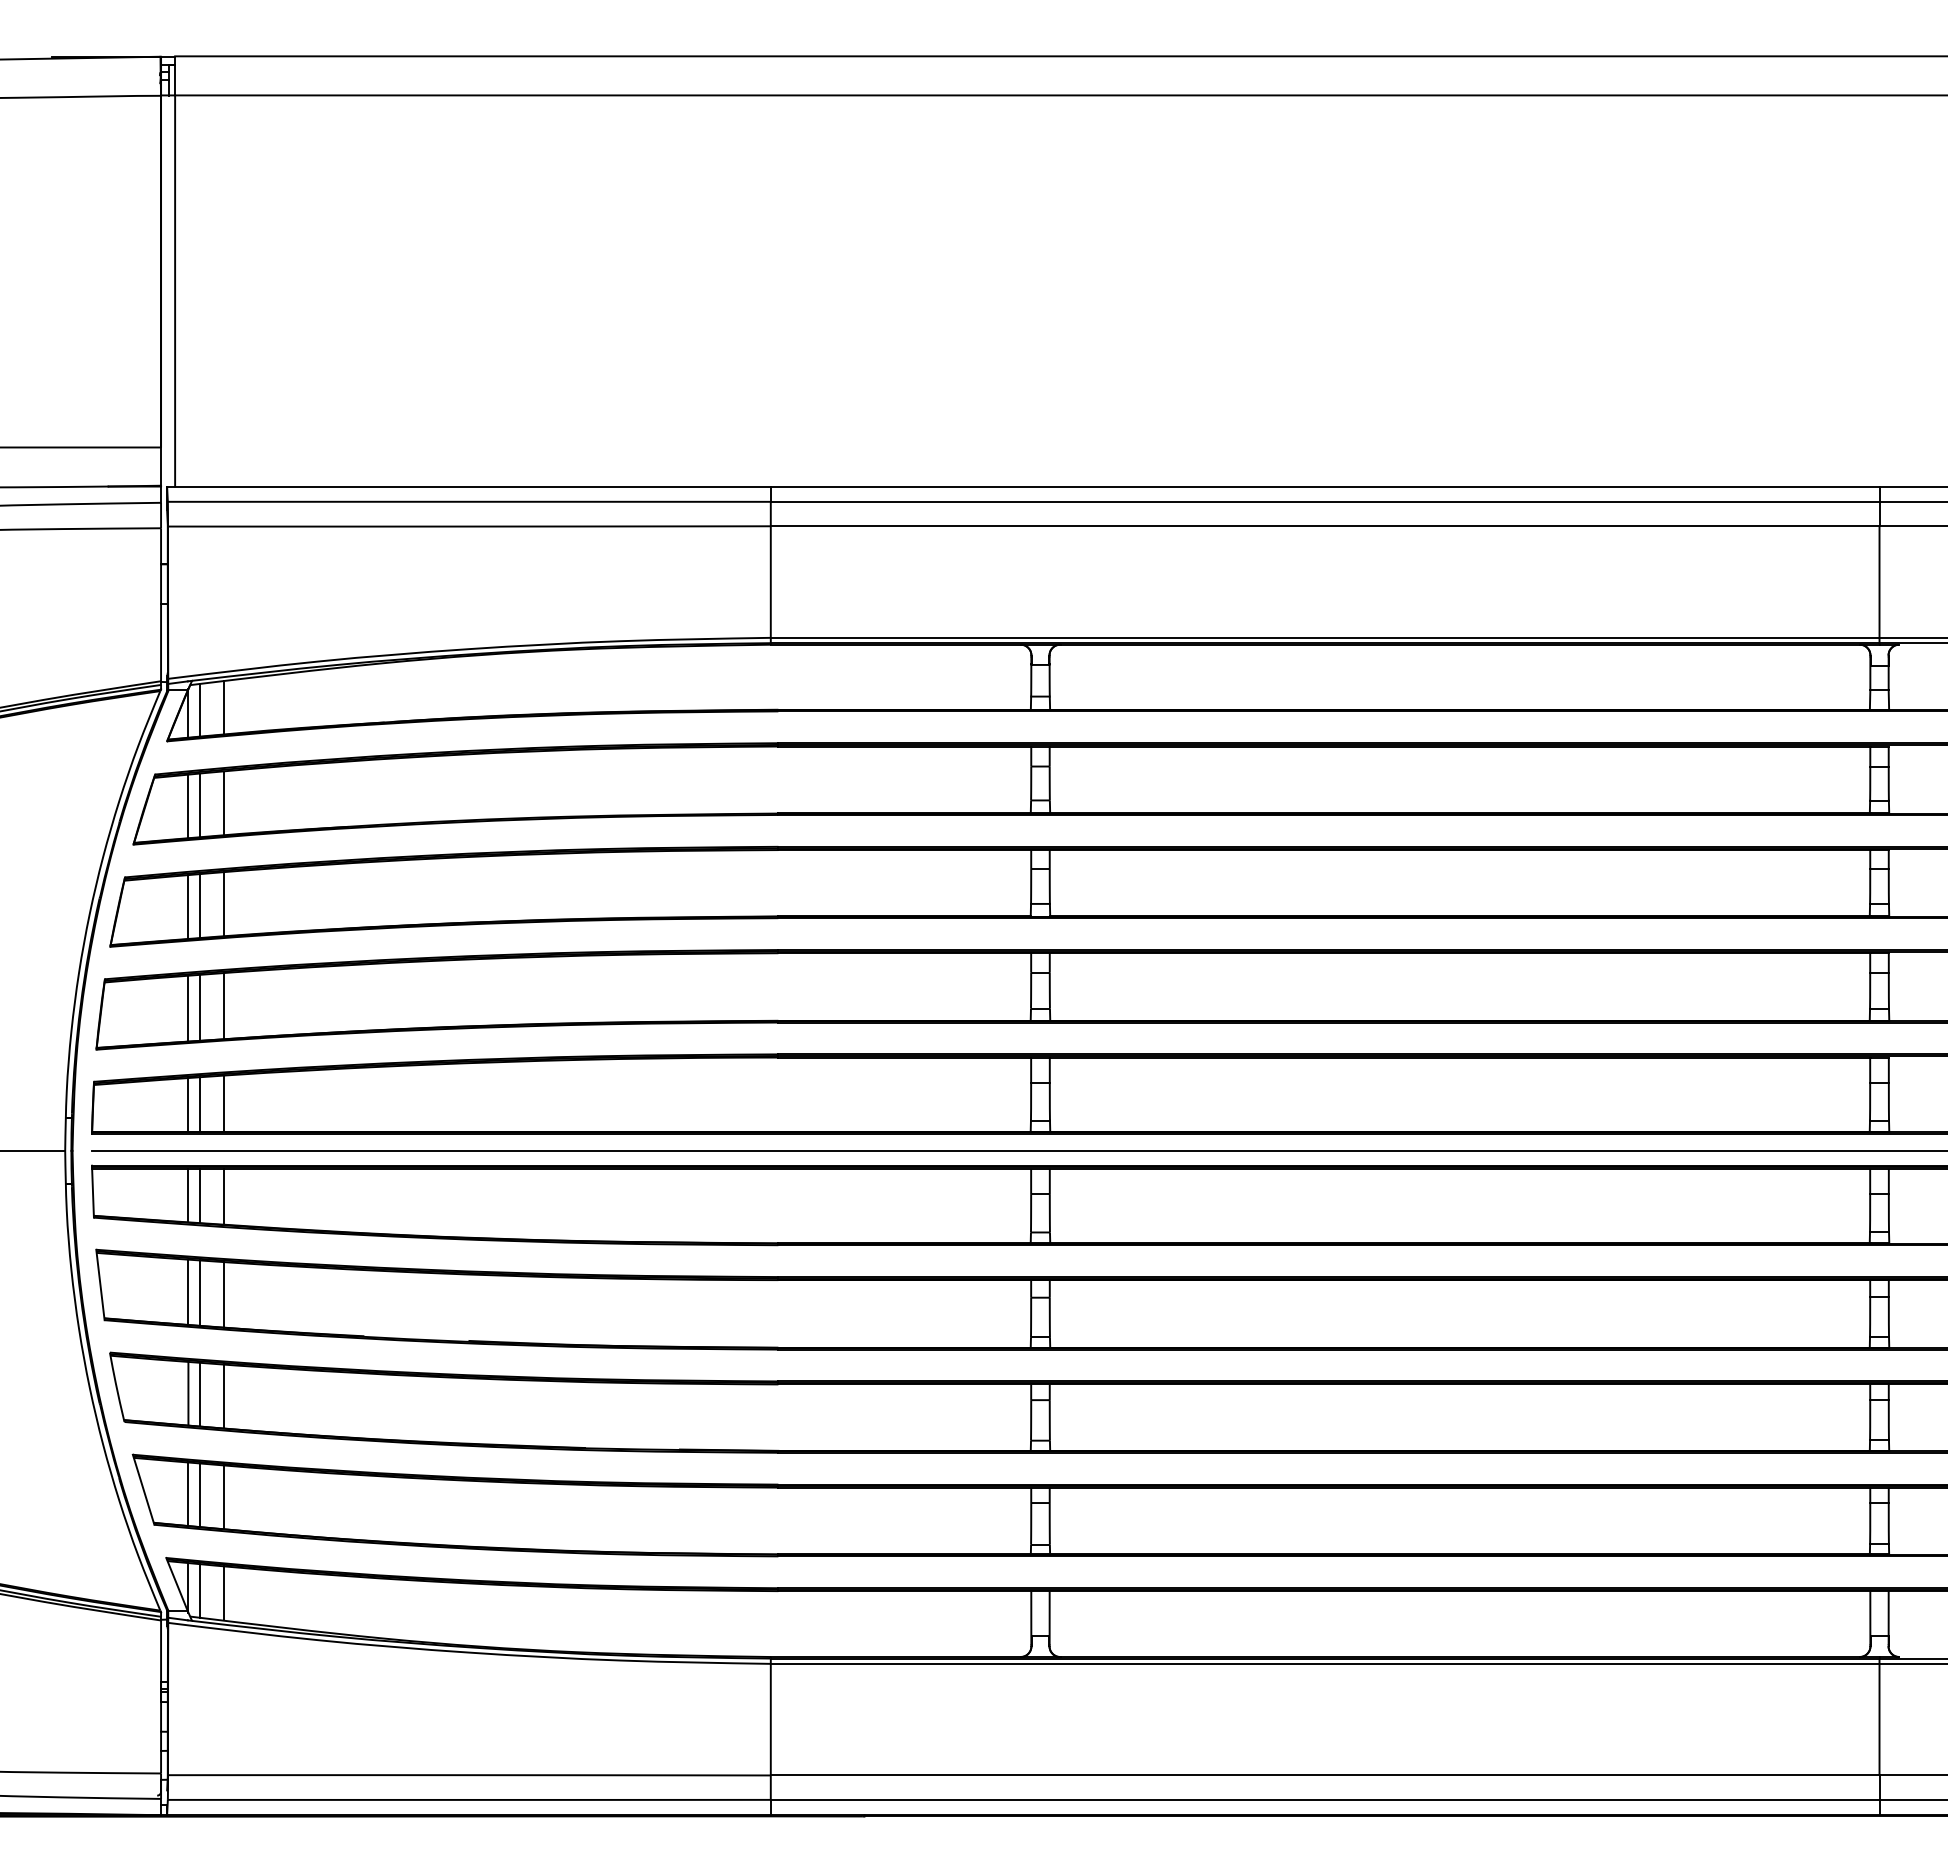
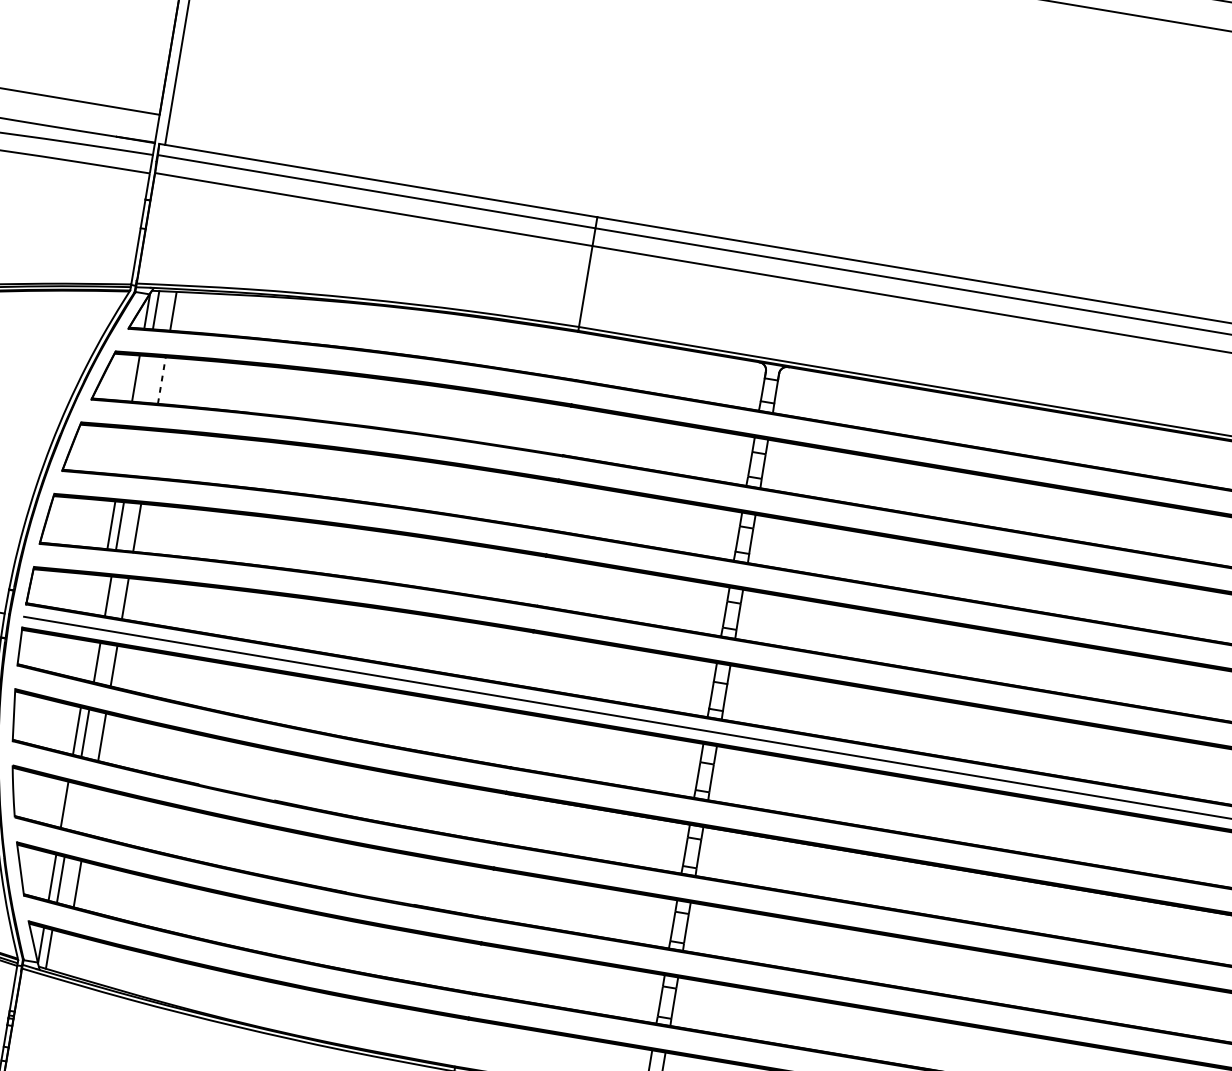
line: (223, 803) -> (161, 380), solid -> dashed
line: (200, 805) -> (144, 379), removed
line: (223, 904) -> (149, 454), removed
line: (200, 906) -> (132, 452), removed
line: (188, 907) -> (123, 451), removed
line: (188, 1105) -> (99, 595), removed
line: (188, 1194) -> (88, 660), removed
line: (200, 1394) -> (73, 806), removed
line: (223, 1396) -> (89, 811), removed
line: (223, 1593) -> (65, 953), removed

